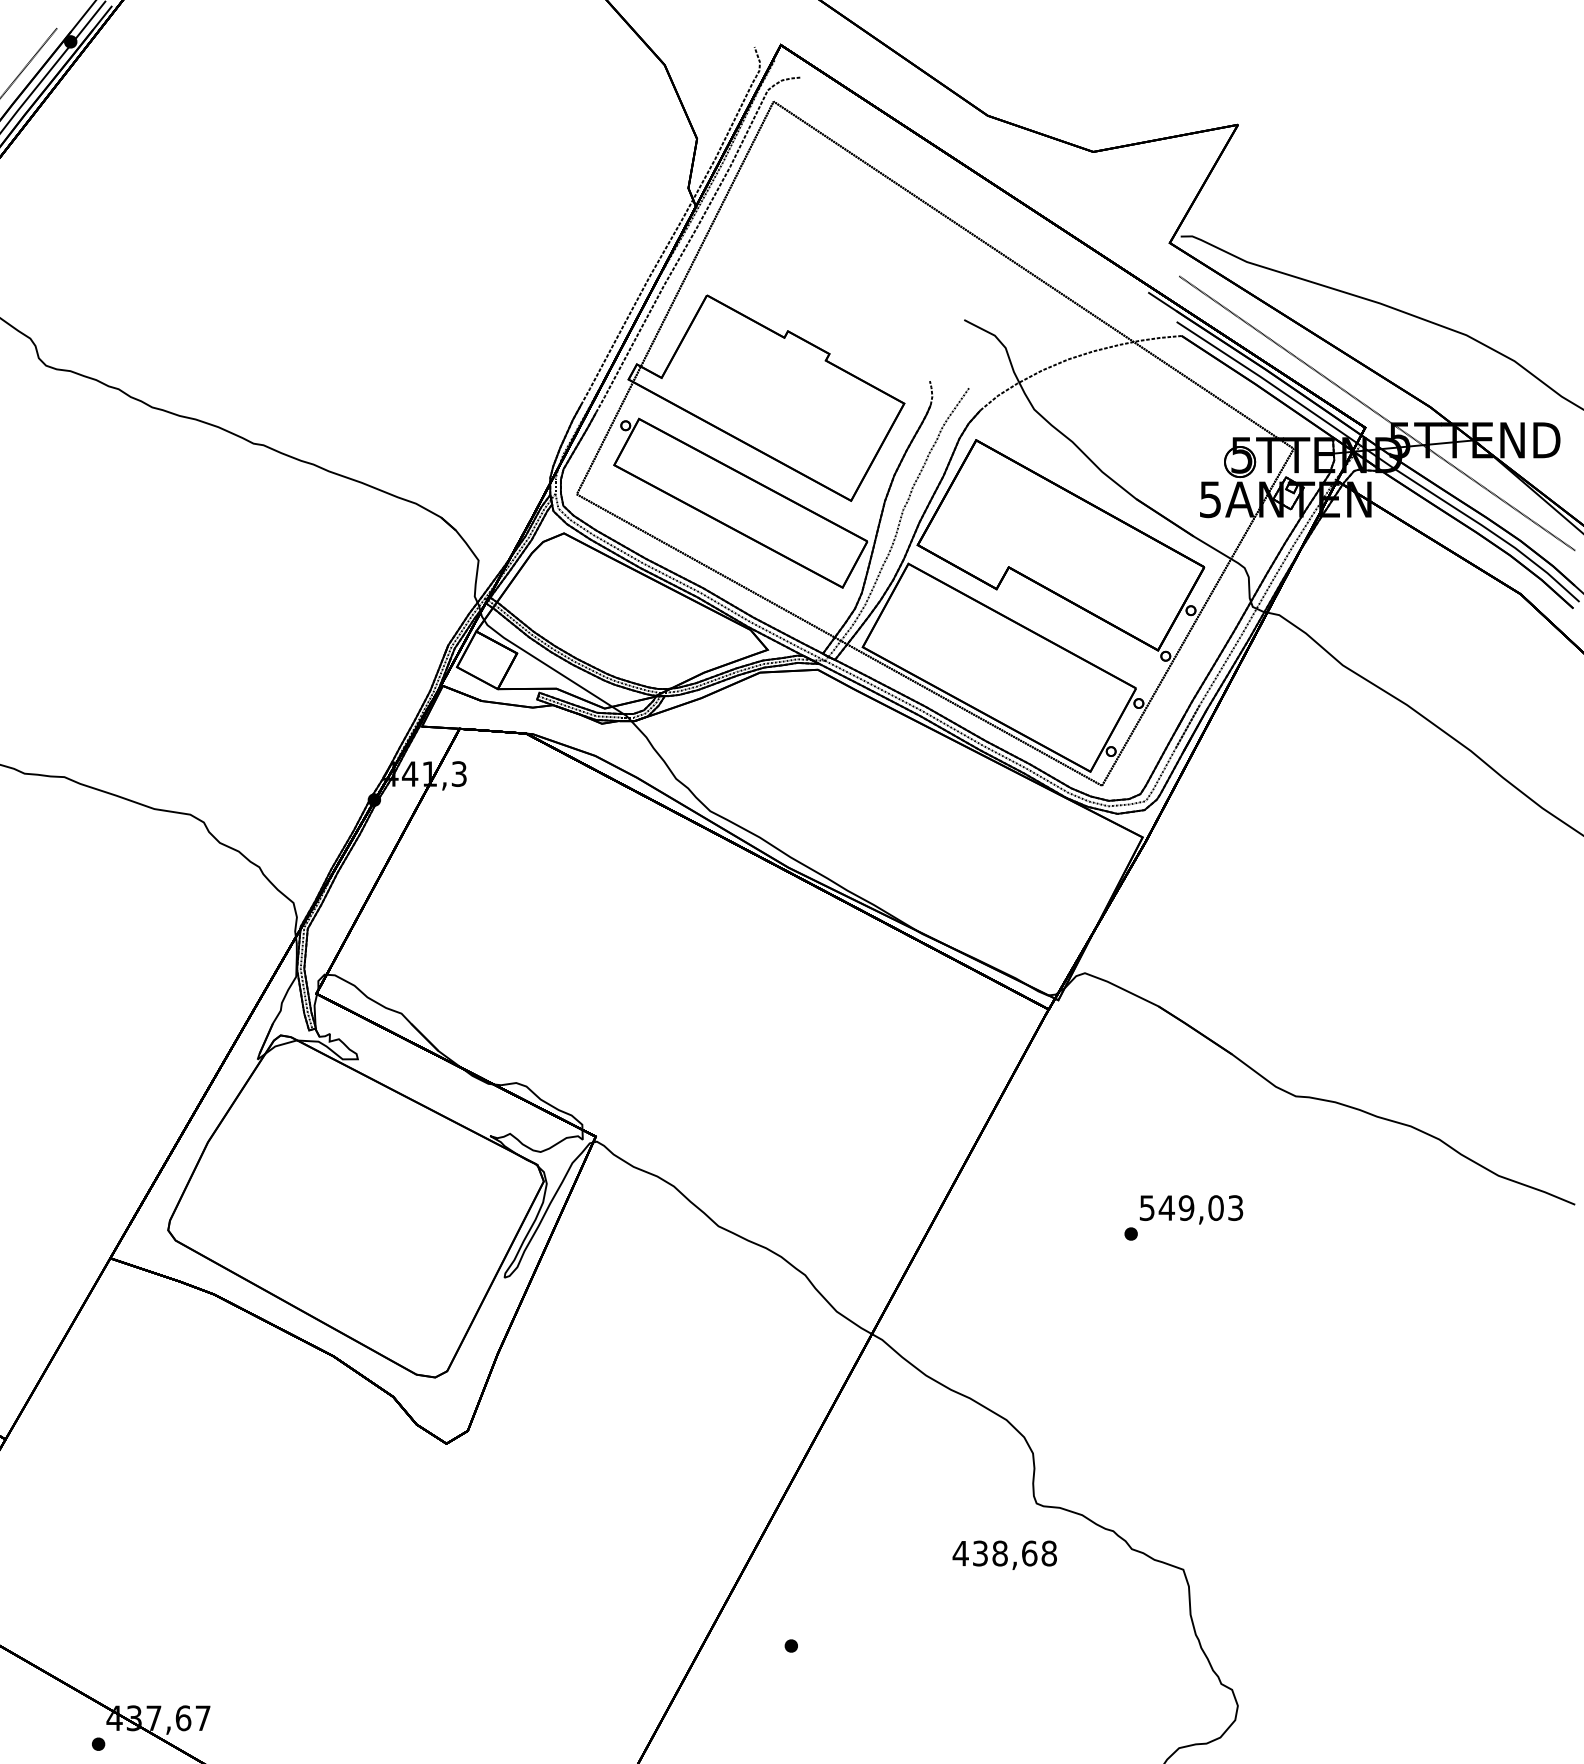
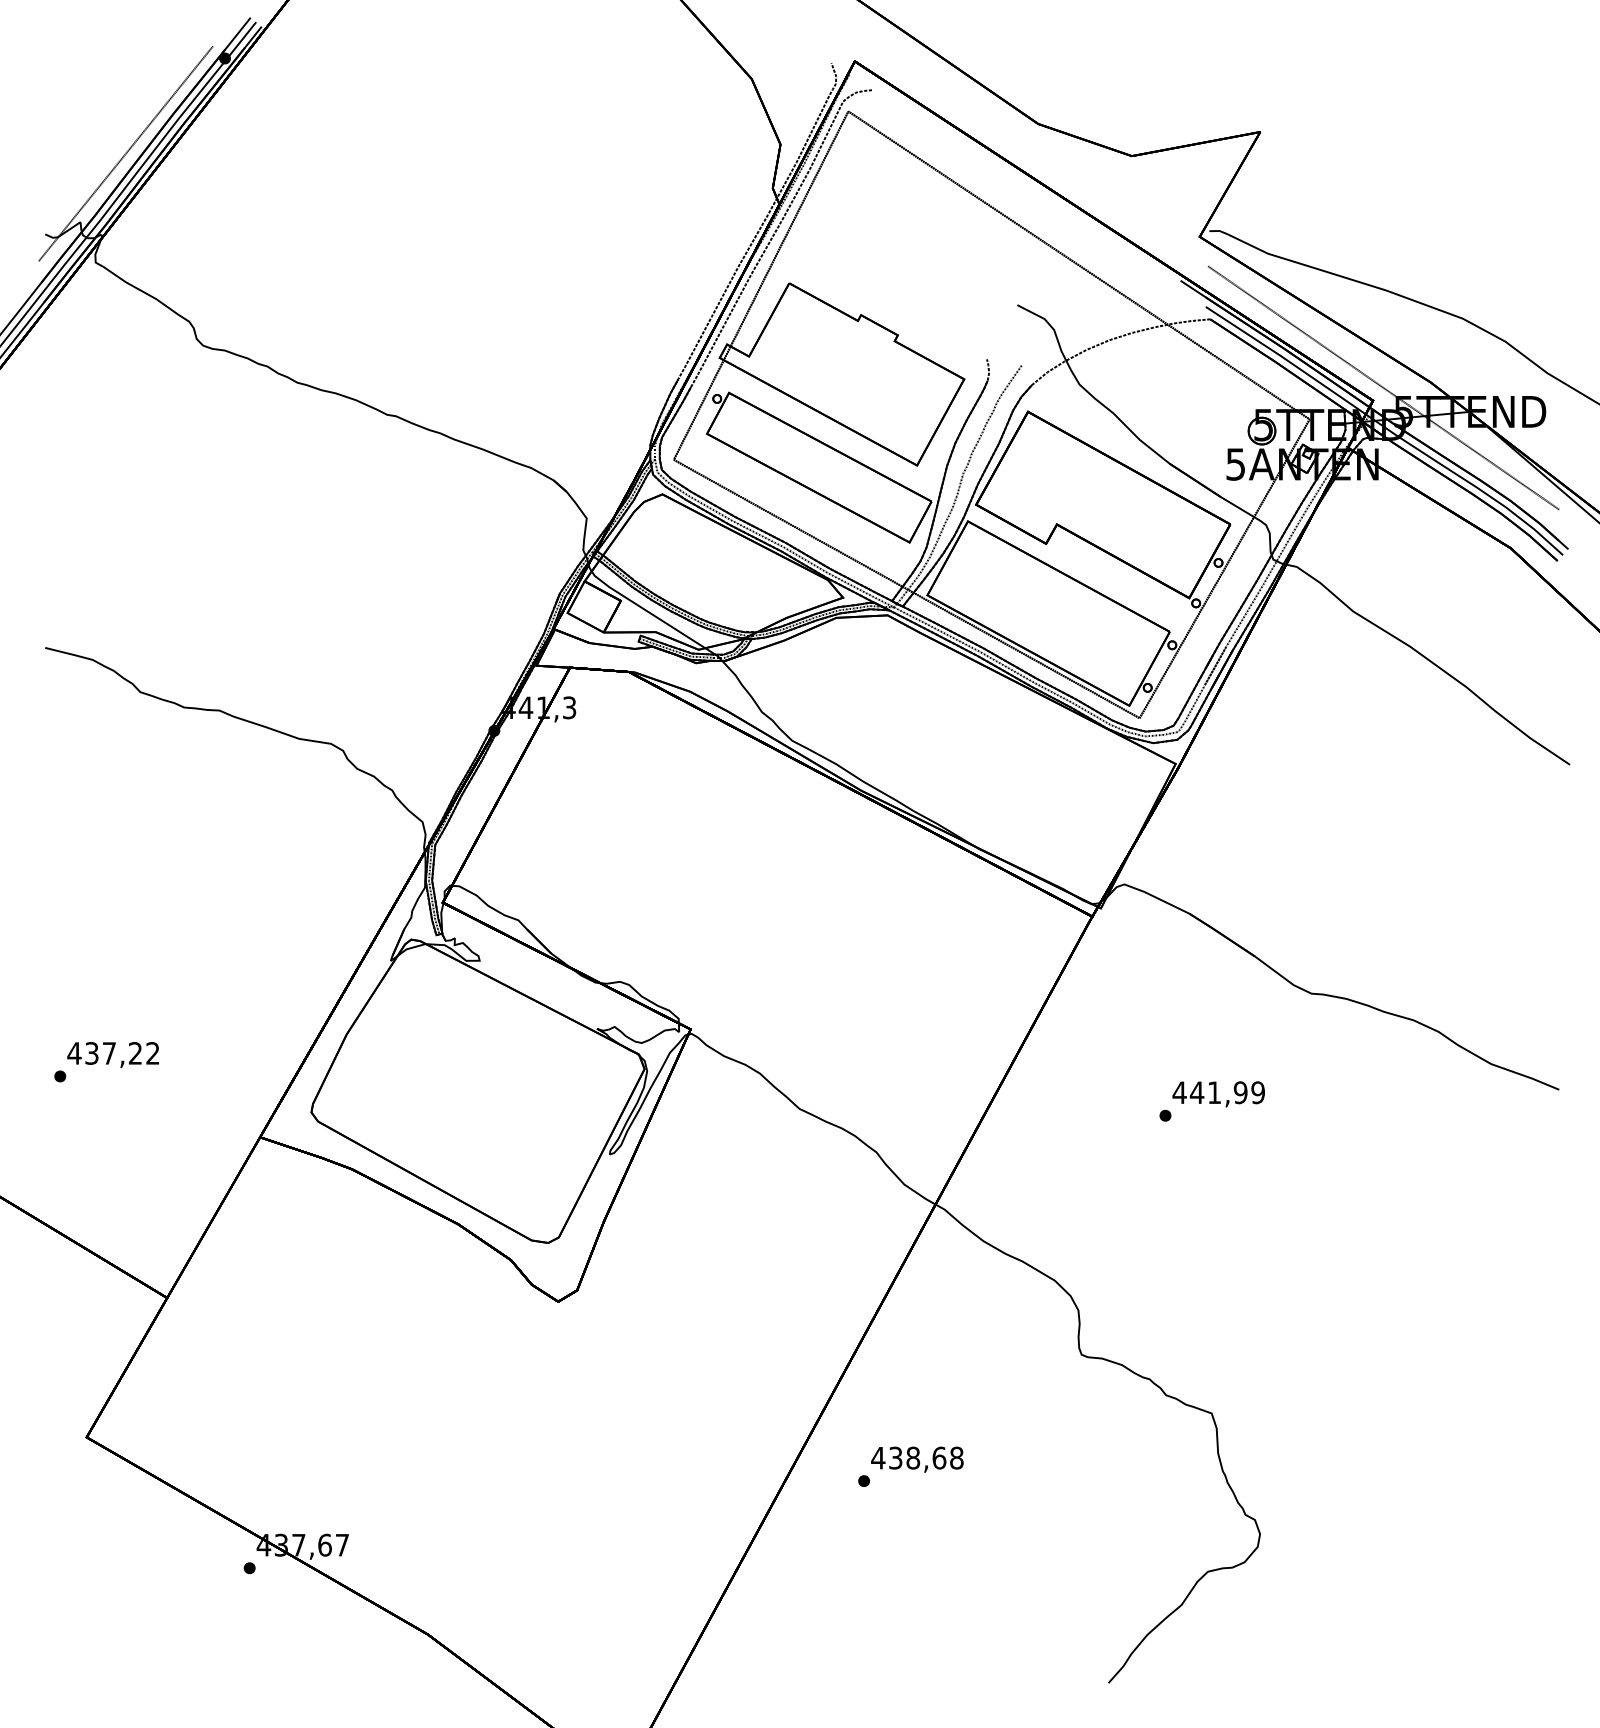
text: (1190, 1207) -> (1218, 1092), 549,03 -> 441,99
text: (1004, 1555) -> (917, 1459), moved

